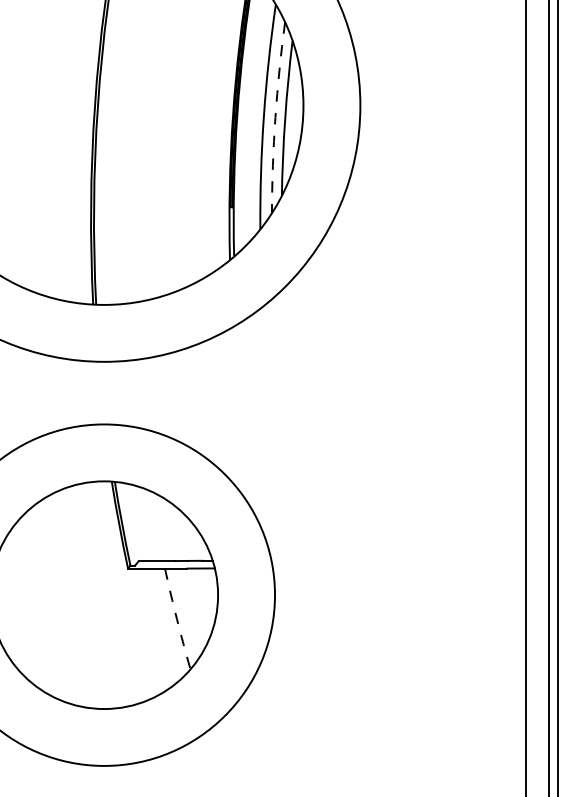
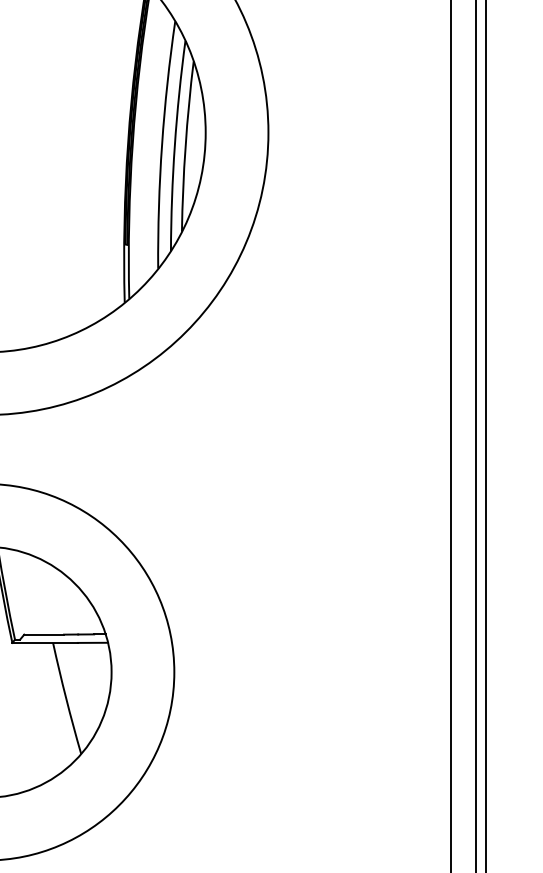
arc: (275, 117) -> (174, 145), dashed -> solid
arc: (176, 619) -> (65, 699), dashed -> solid

